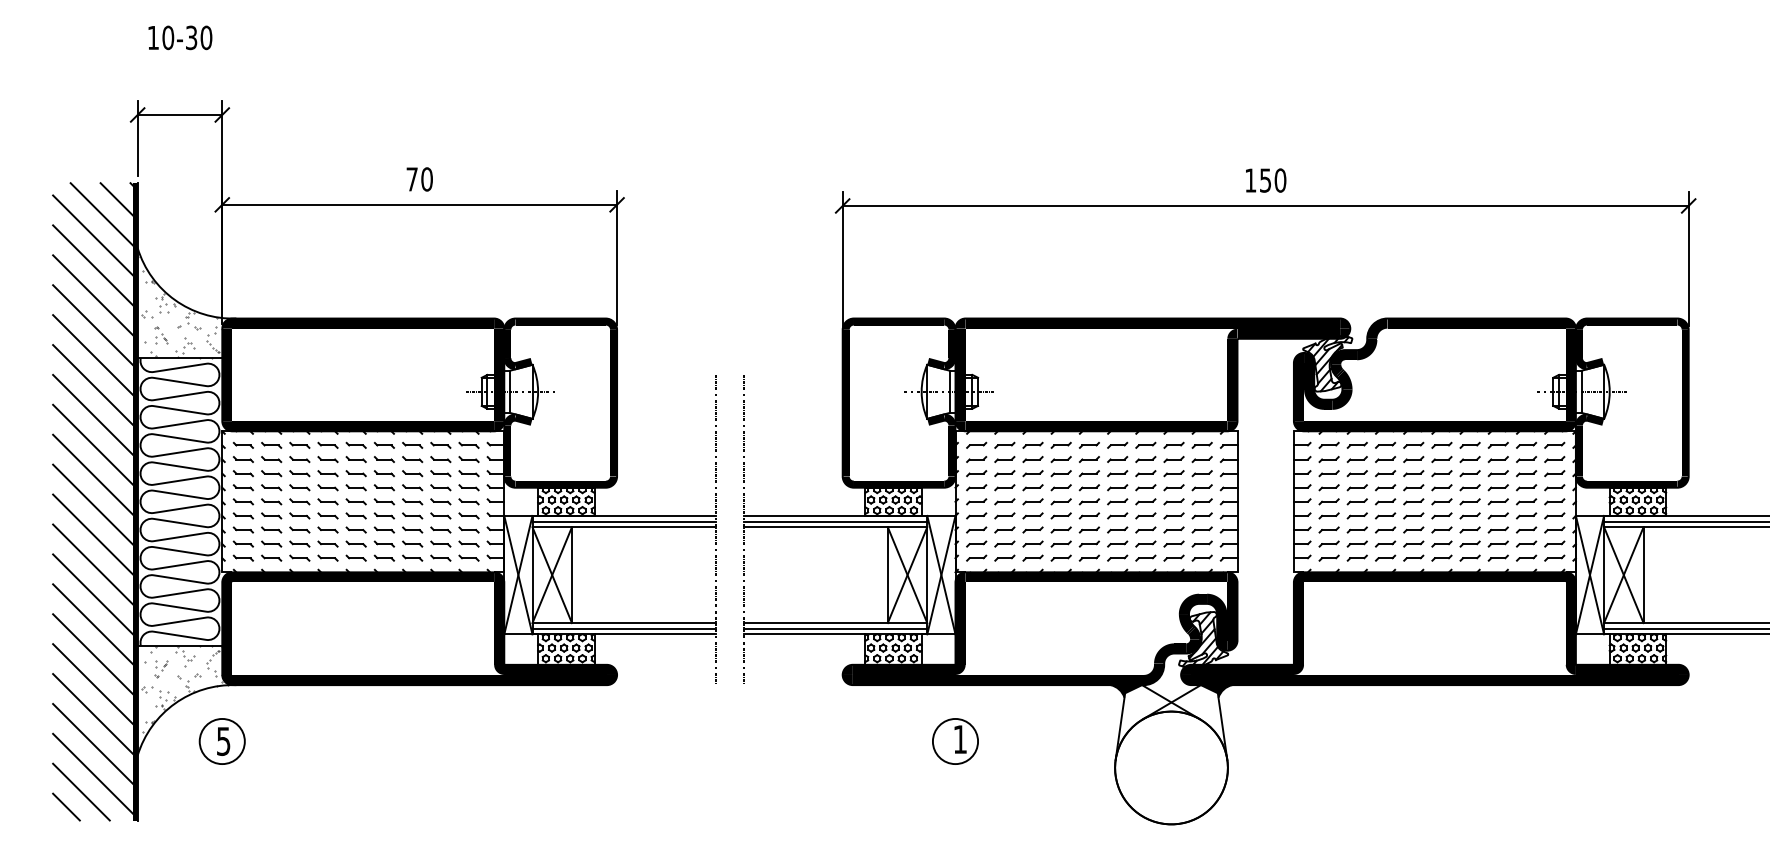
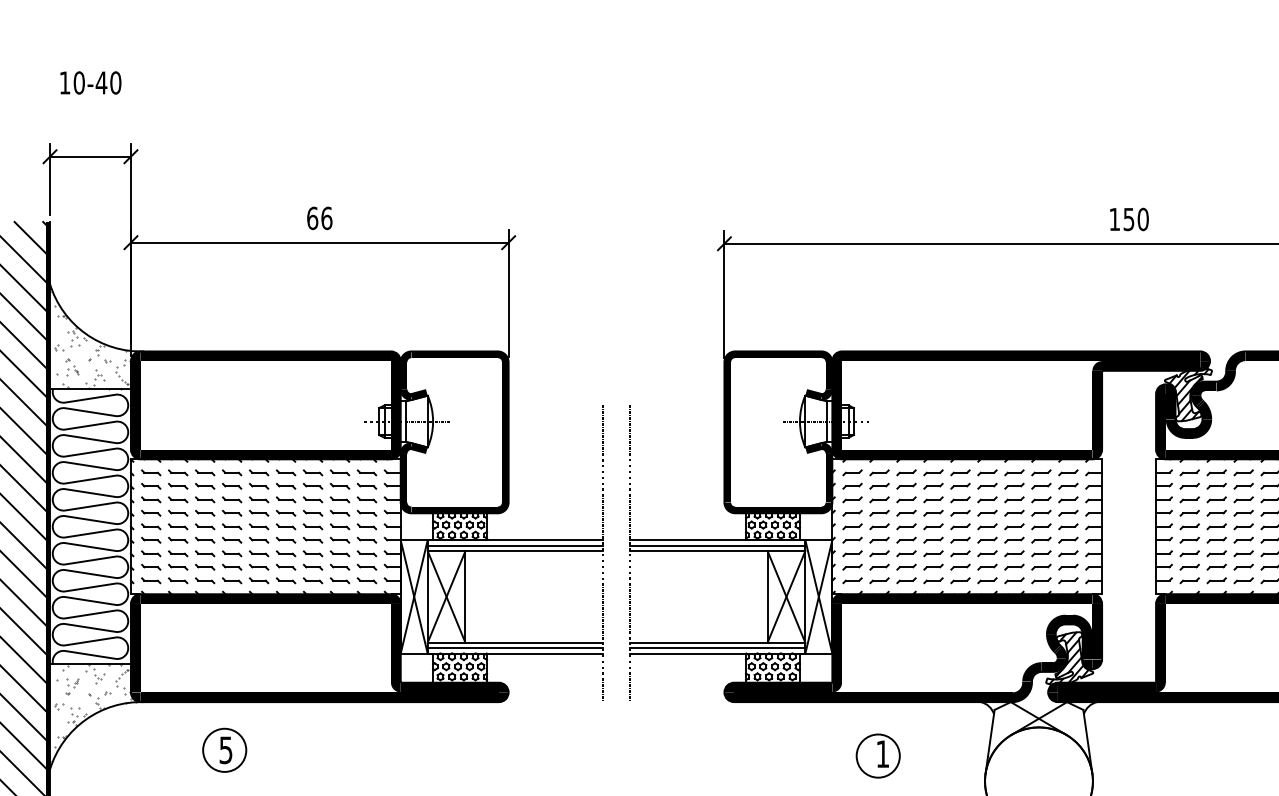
text: (191, 37) -> (101, 82), 10-30 -> 10-40
text: (419, 179) -> (319, 218), 70 -> 66
fill: (1126, 691) -> (995, 708), removed
fill: (1216, 691) -> (1082, 708), removed
part: (221, 741) -> (223, 750), moved
part: (955, 741) -> (878, 756), moved

